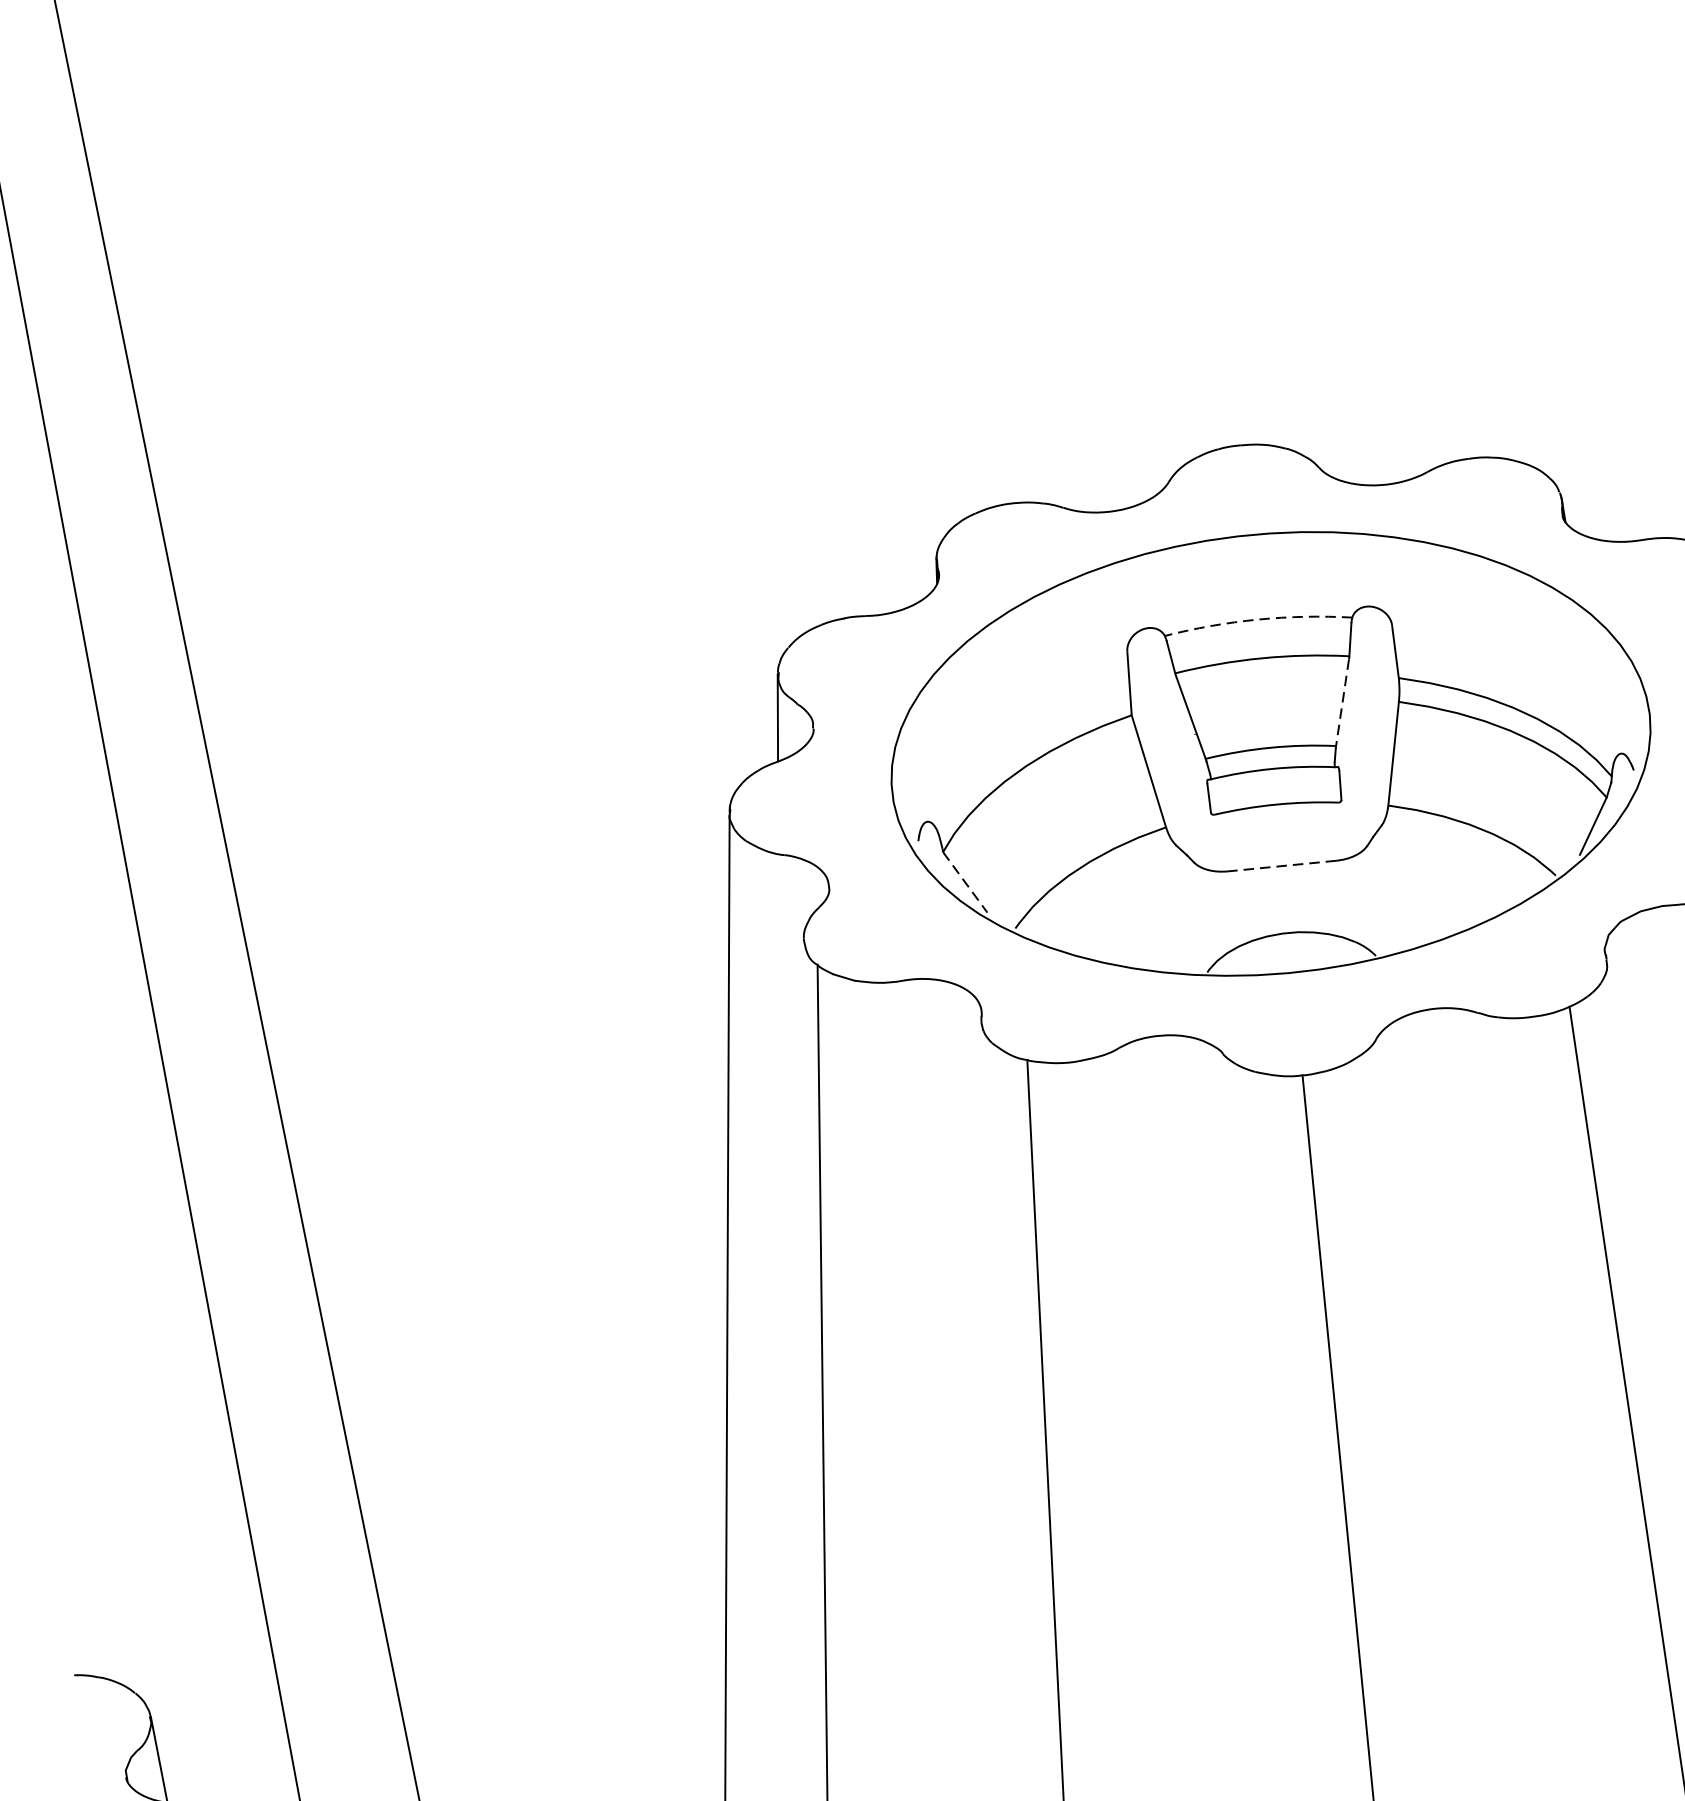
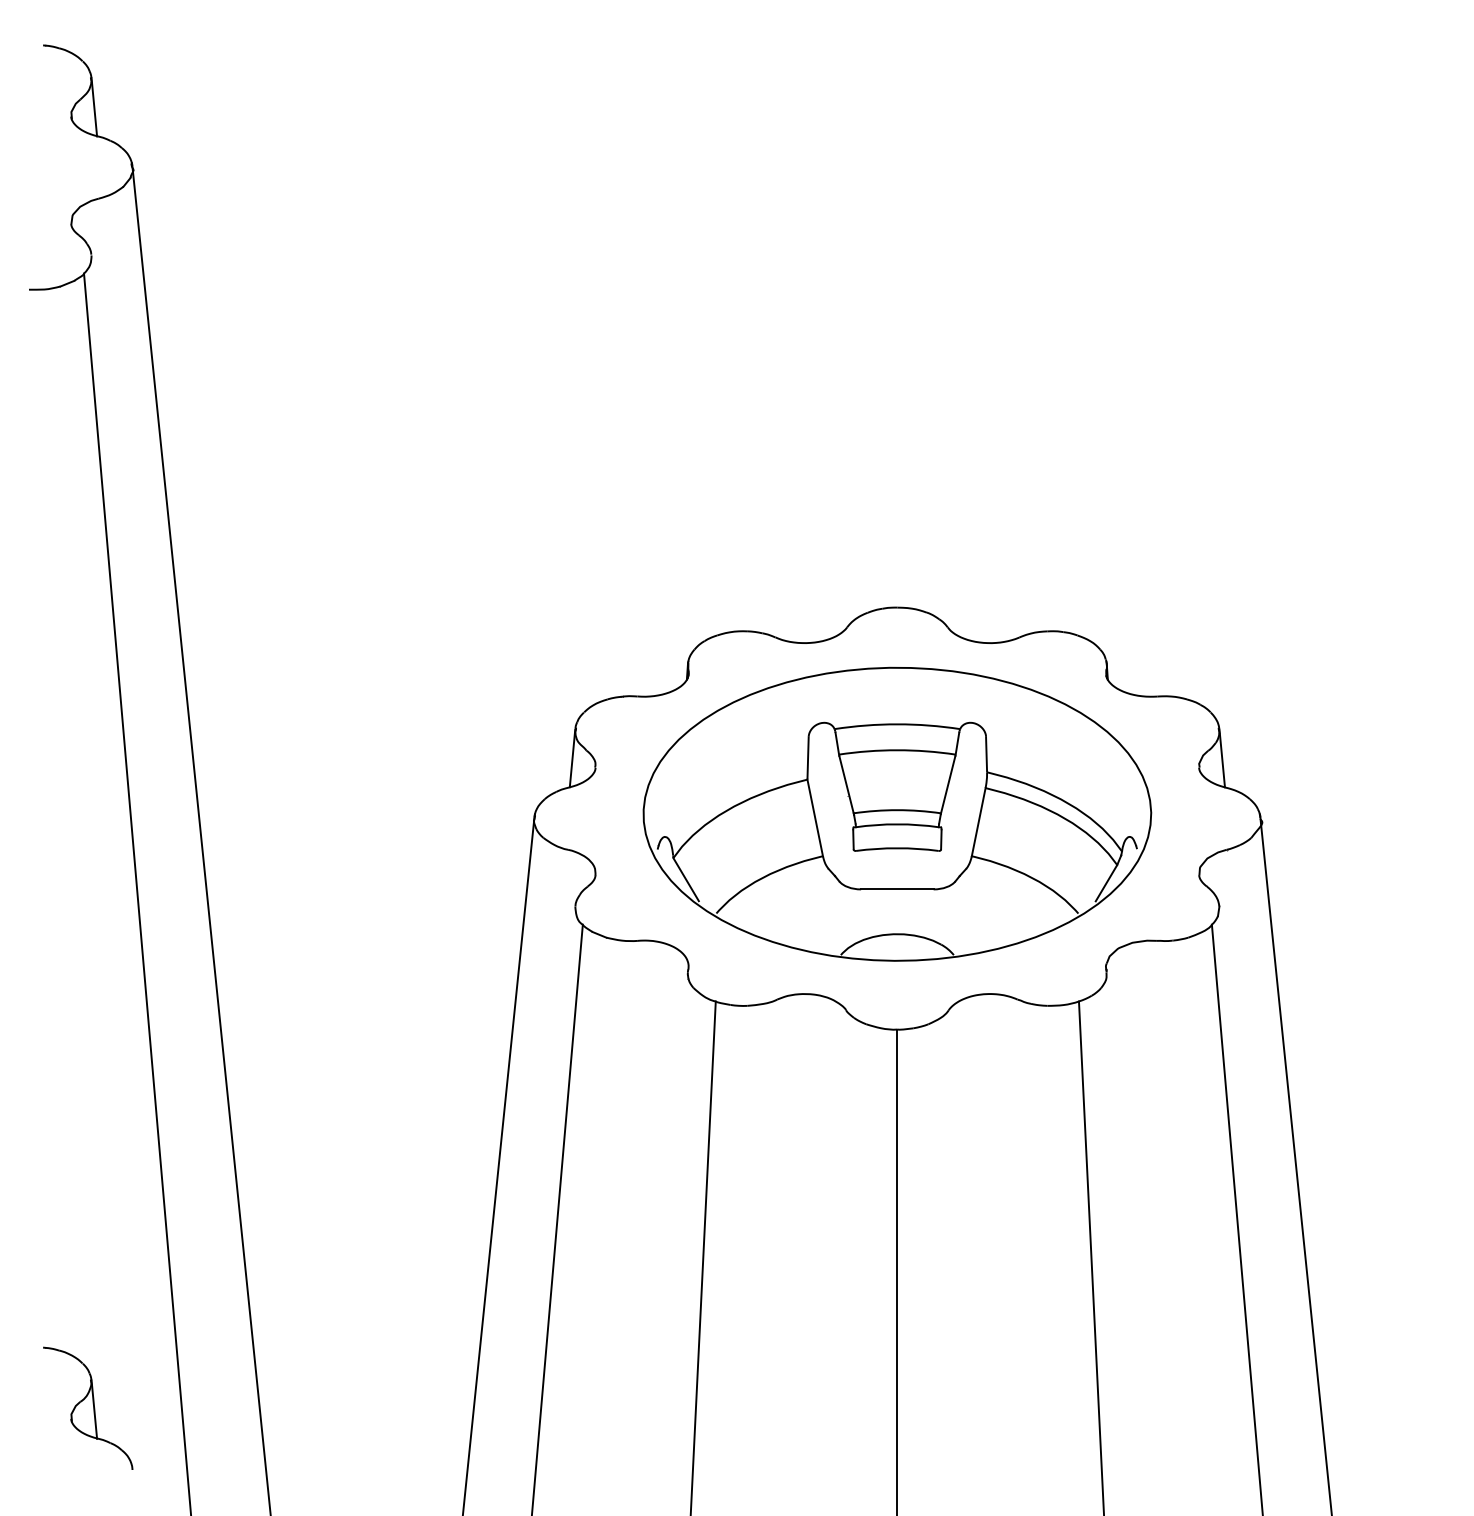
arc: (1258, 619) -> (897, 724), dashed -> solid
line: (1343, 703) -> (948, 785), dashed -> solid
line: (1280, 866) -> (896, 889), dashed -> solid
line: (965, 882) -> (686, 879), dashed -> solid

